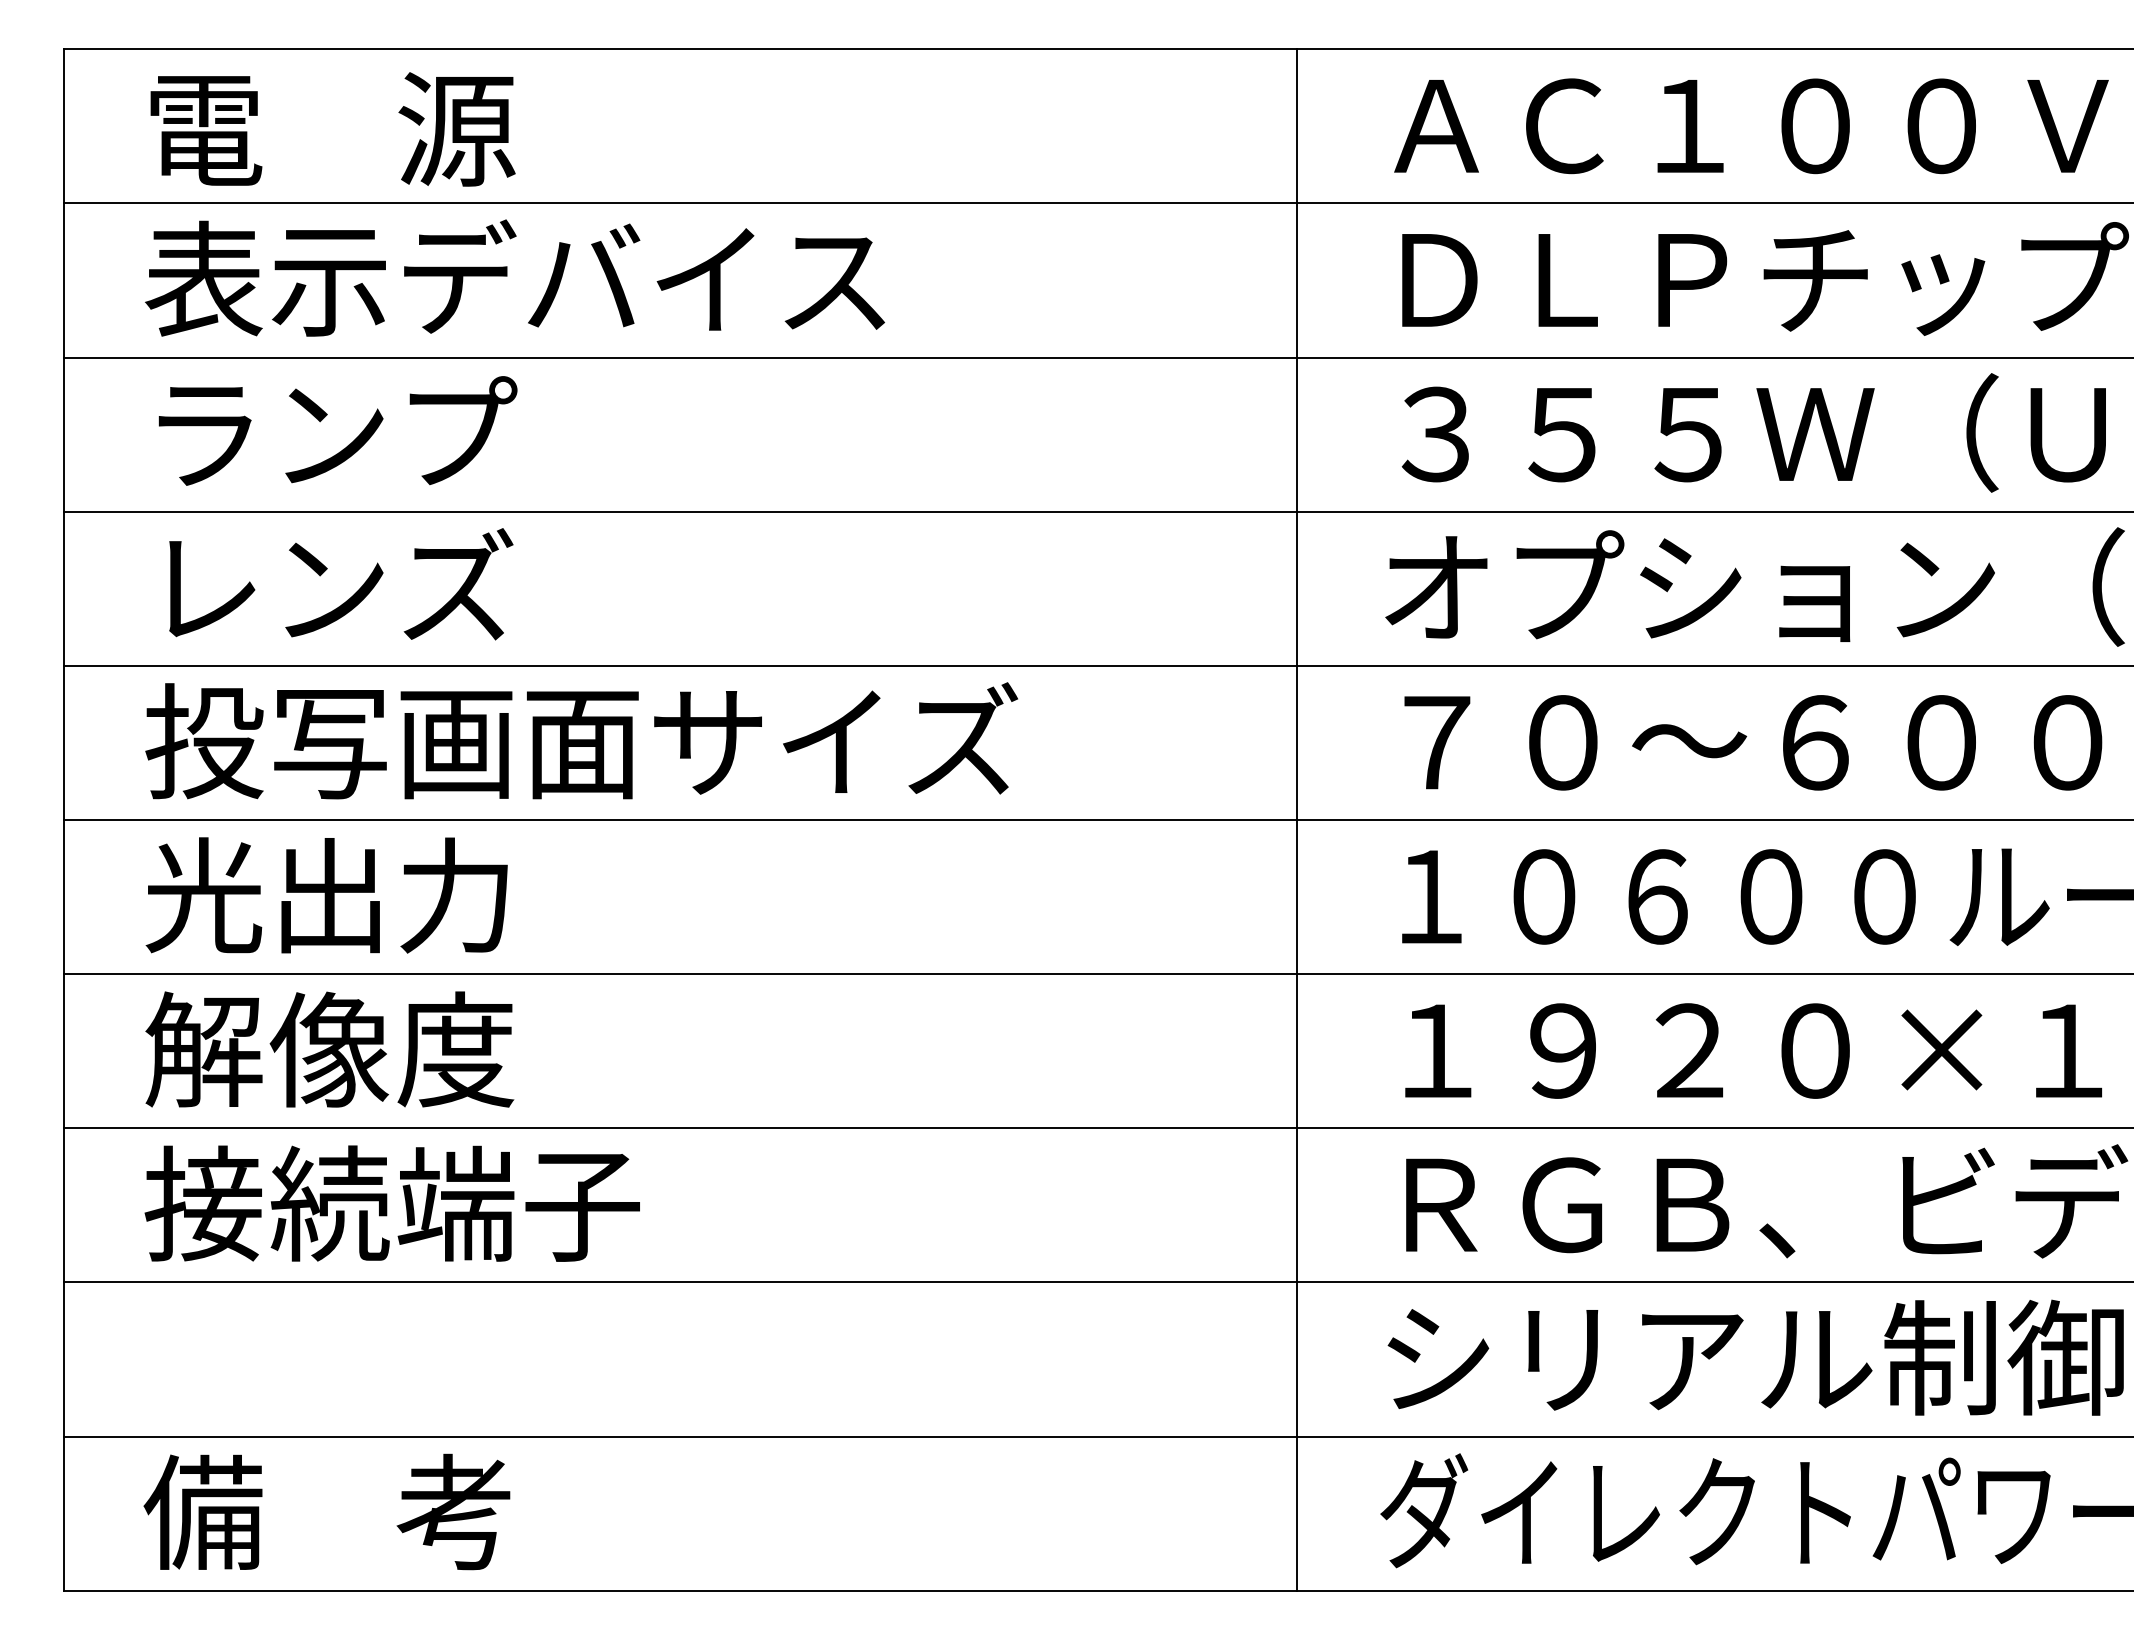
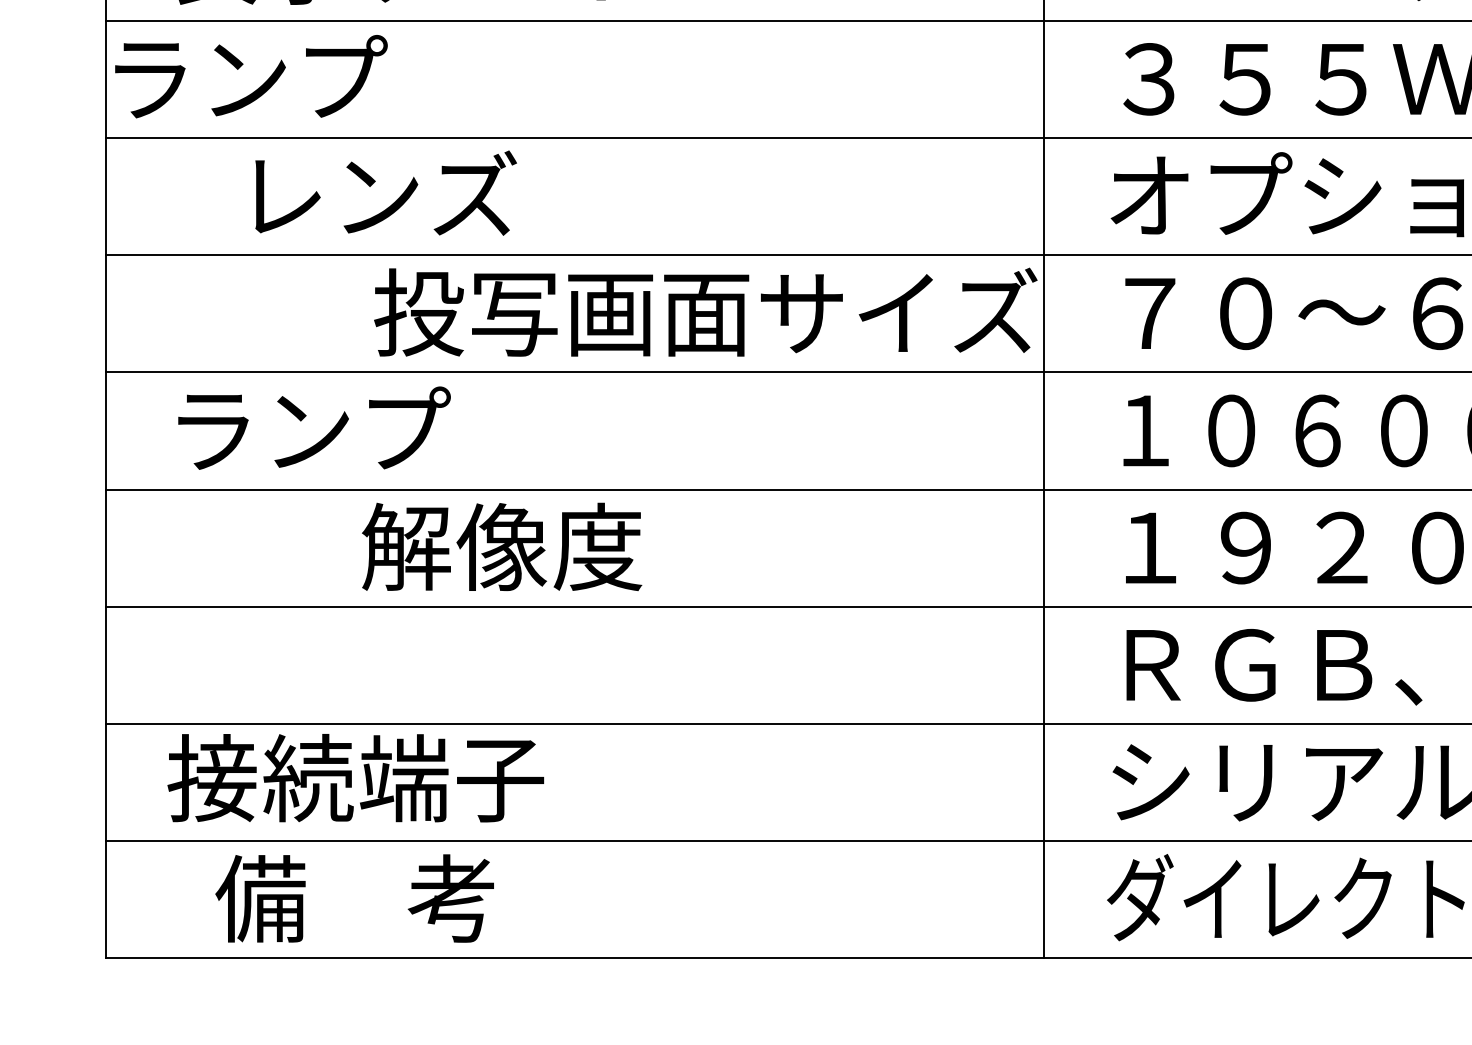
text: (337, 430) -> (250, 76), moved
text: (341, 584) -> (386, 193), moved
text: (581, 740) -> (705, 311), moved
text: (331, 895) -> (309, 429), 光出力 -> ランプ
text: (329, 1049) -> (501, 546), moved
text: (391, 1203) -> (355, 778), moved
text: (326, 1511) -> (354, 898), moved

